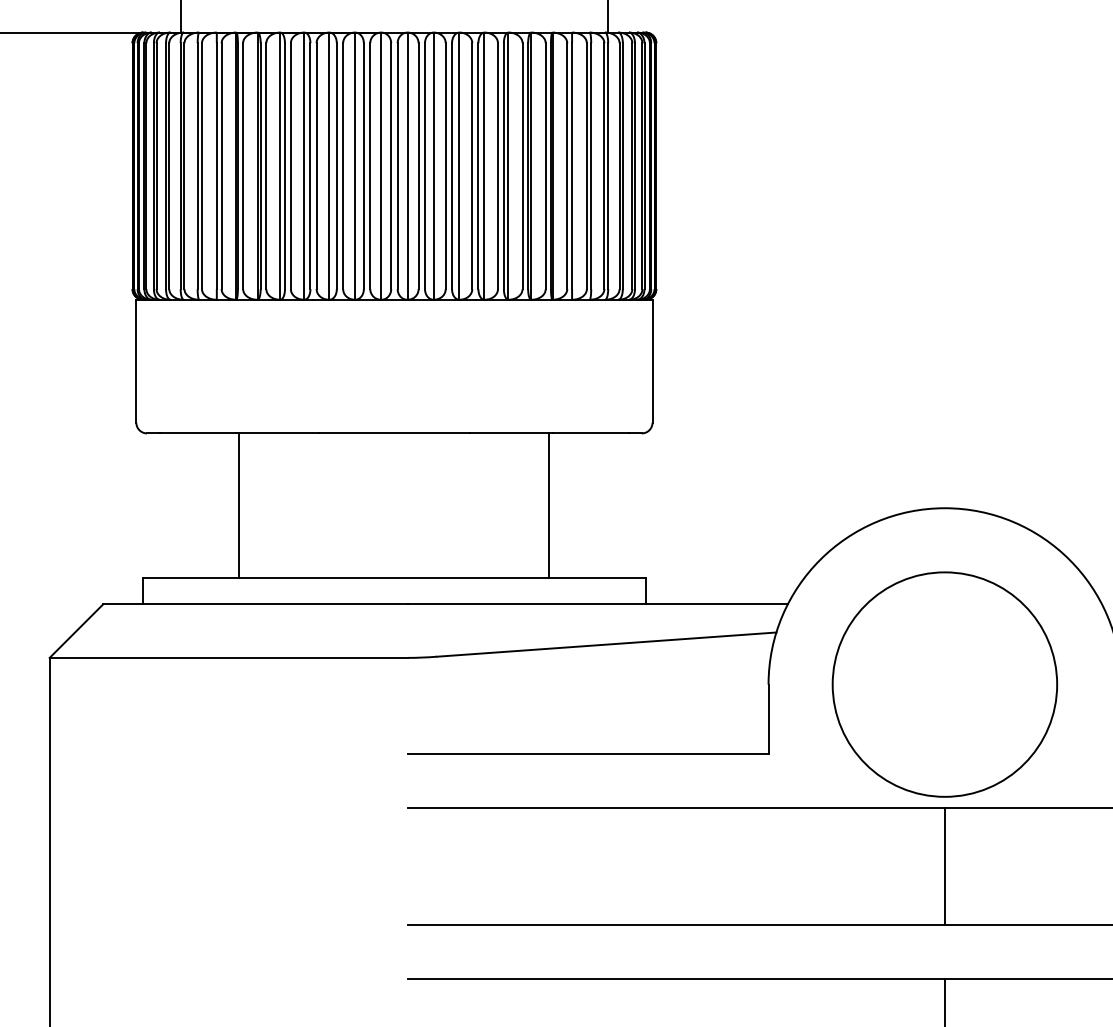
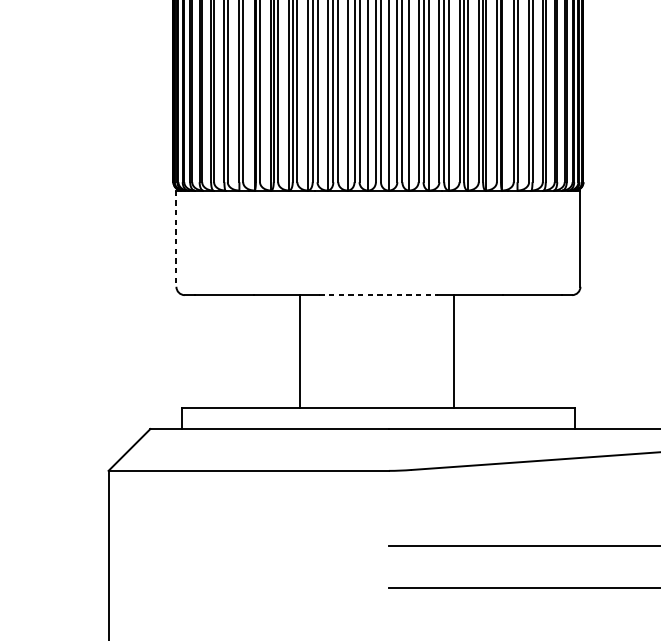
line: (136, 361) -> (176, 238), solid -> dashed
line: (394, 433) -> (378, 295), solid -> dashed
line: (239, 505) -> (300, 351), moved
line: (549, 505) -> (453, 351), moved

